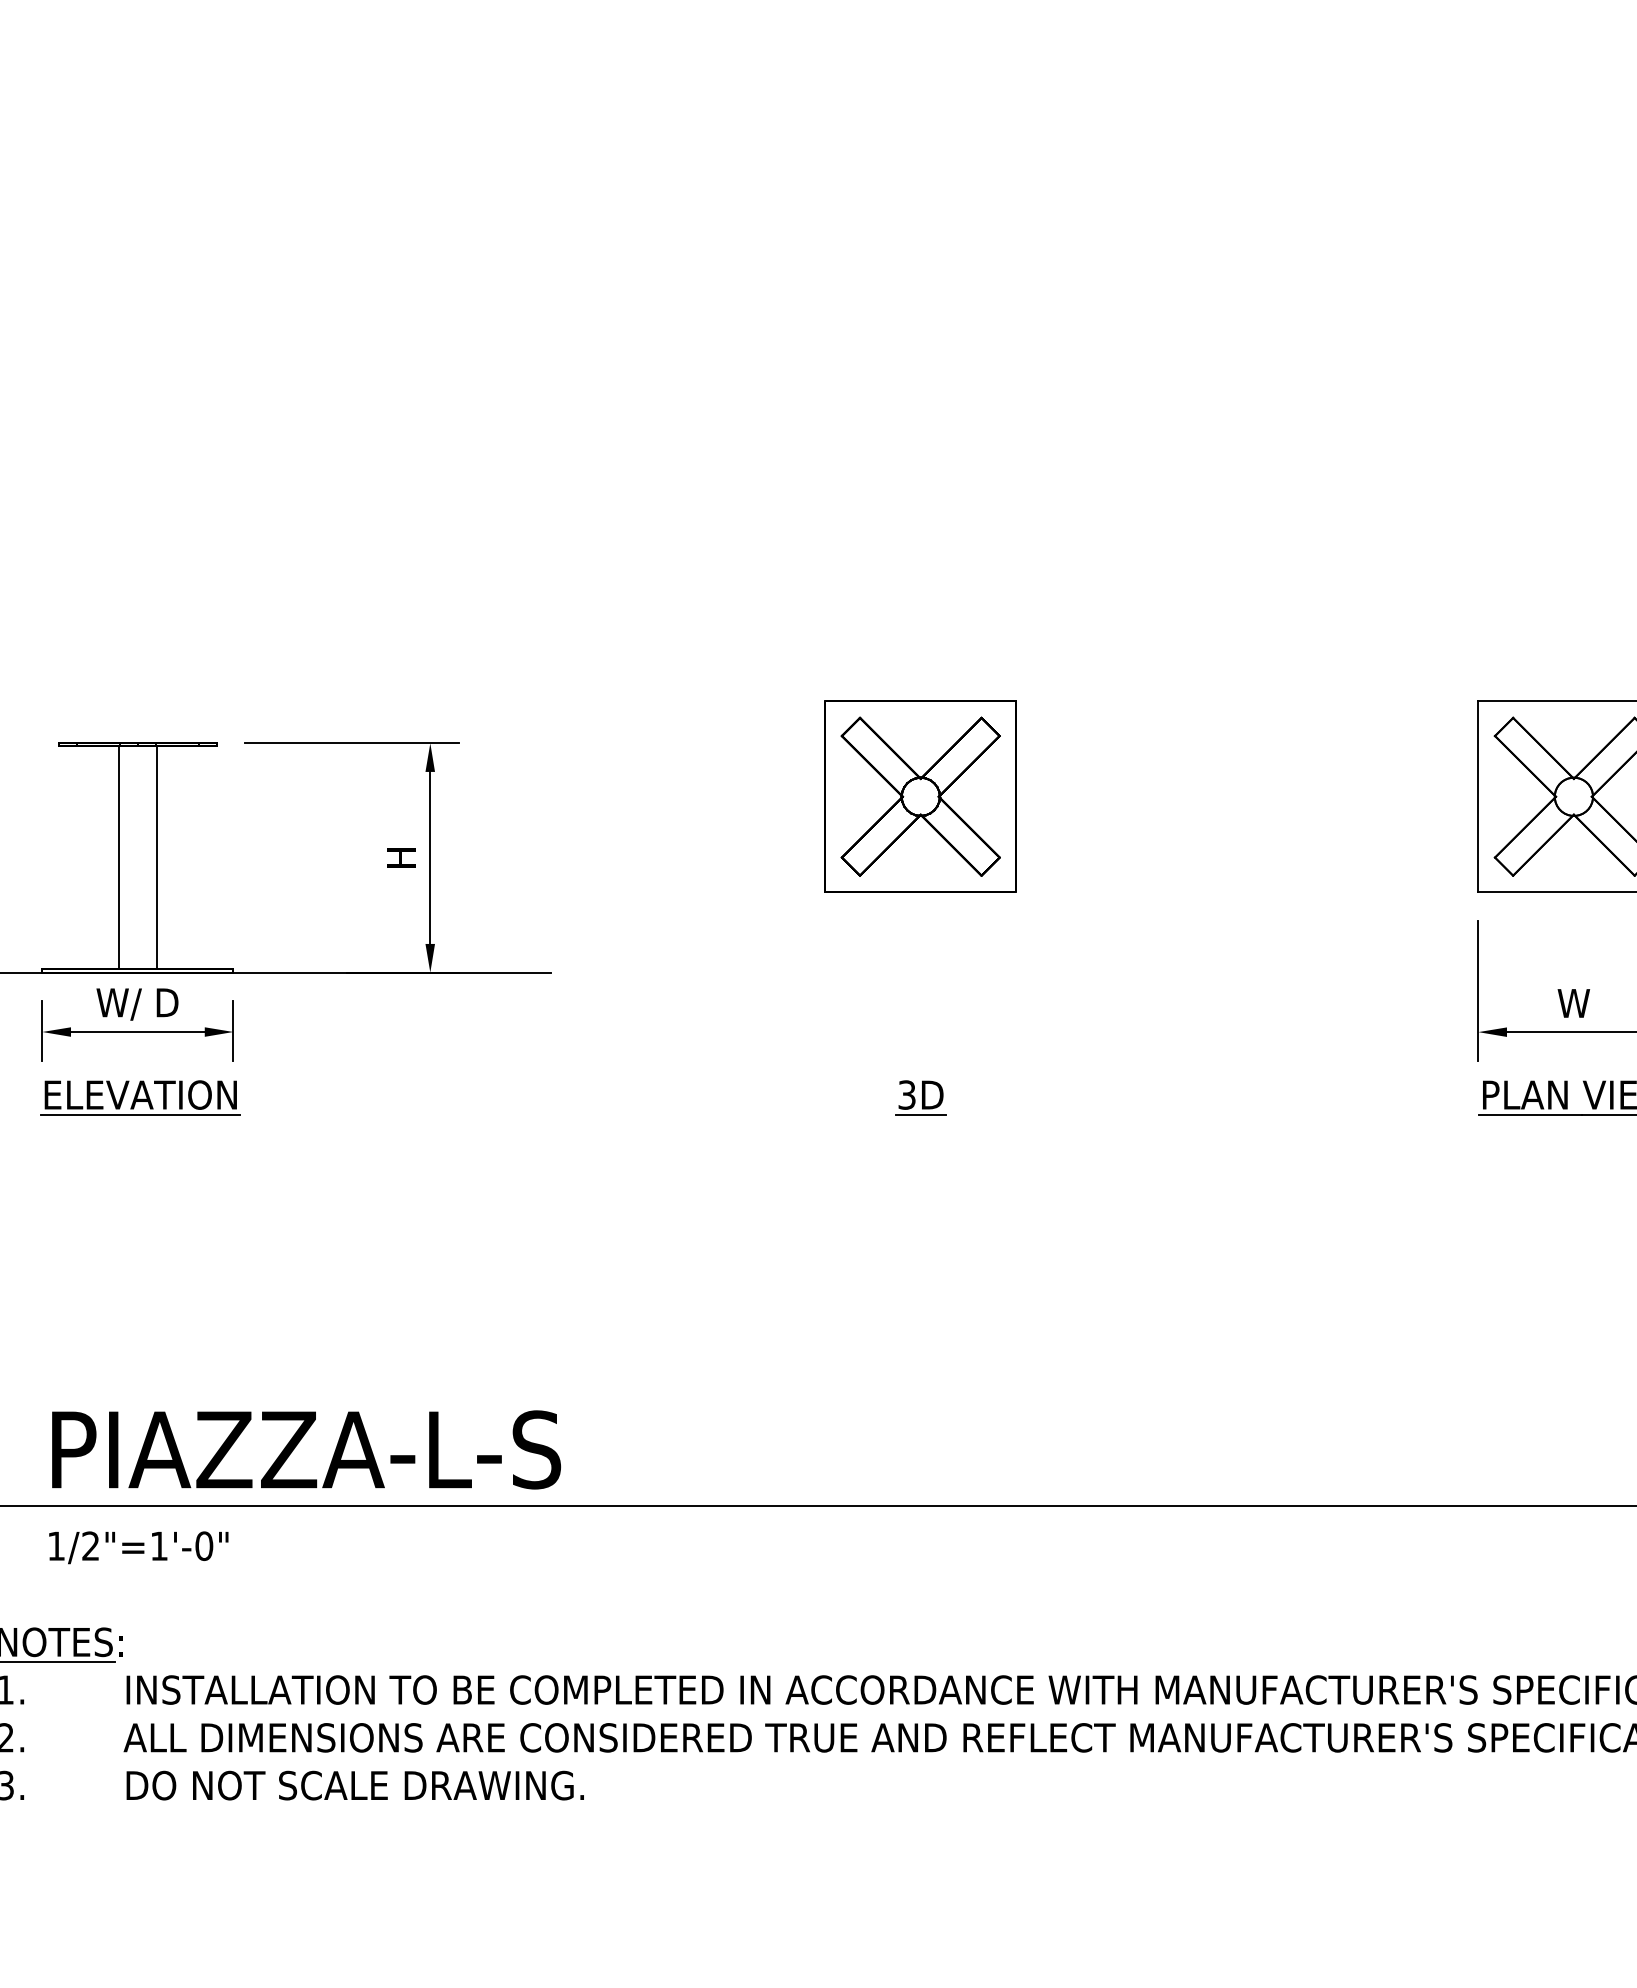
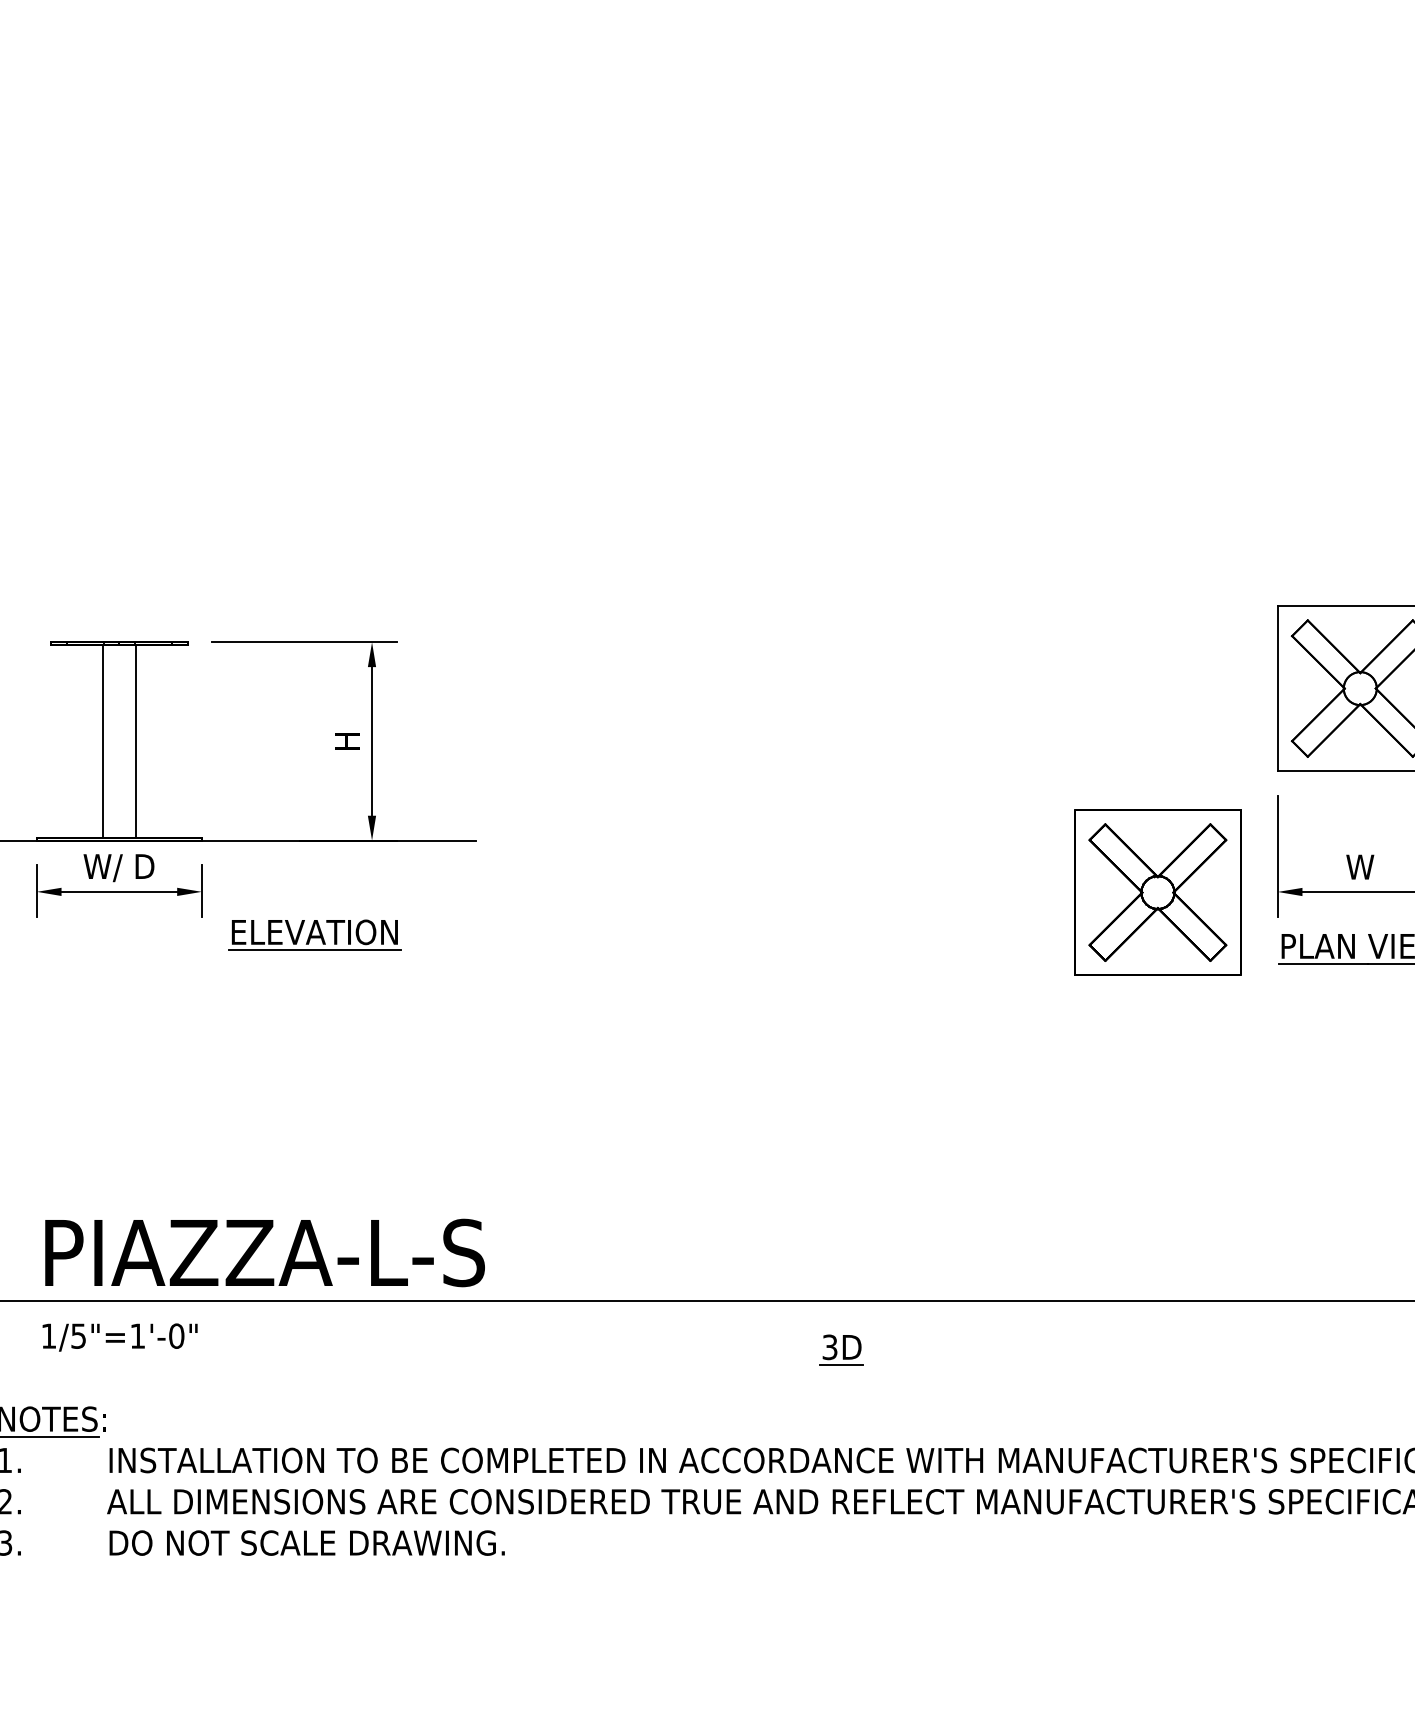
part: (920, 796) -> (1157, 892), moved
part: (140, 1097) -> (314, 934), moved
part: (920, 1097) -> (841, 1349), moved
text: (90, 1545) -> (78, 1335), 1/2"=1'-0" -> 1/5"=1'-0"

